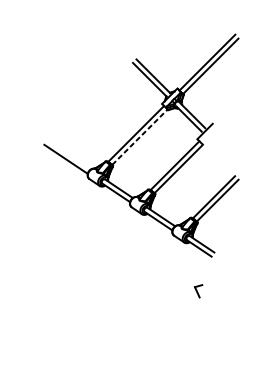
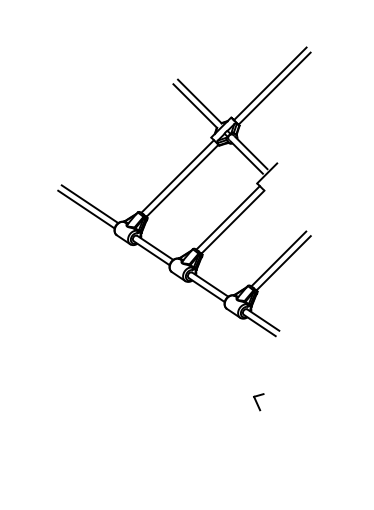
line: (139, 136) -> (182, 180), dashed -> solid
line: (68, 155) -> (89, 204), added
part: (198, 291) -> (258, 402), moved

